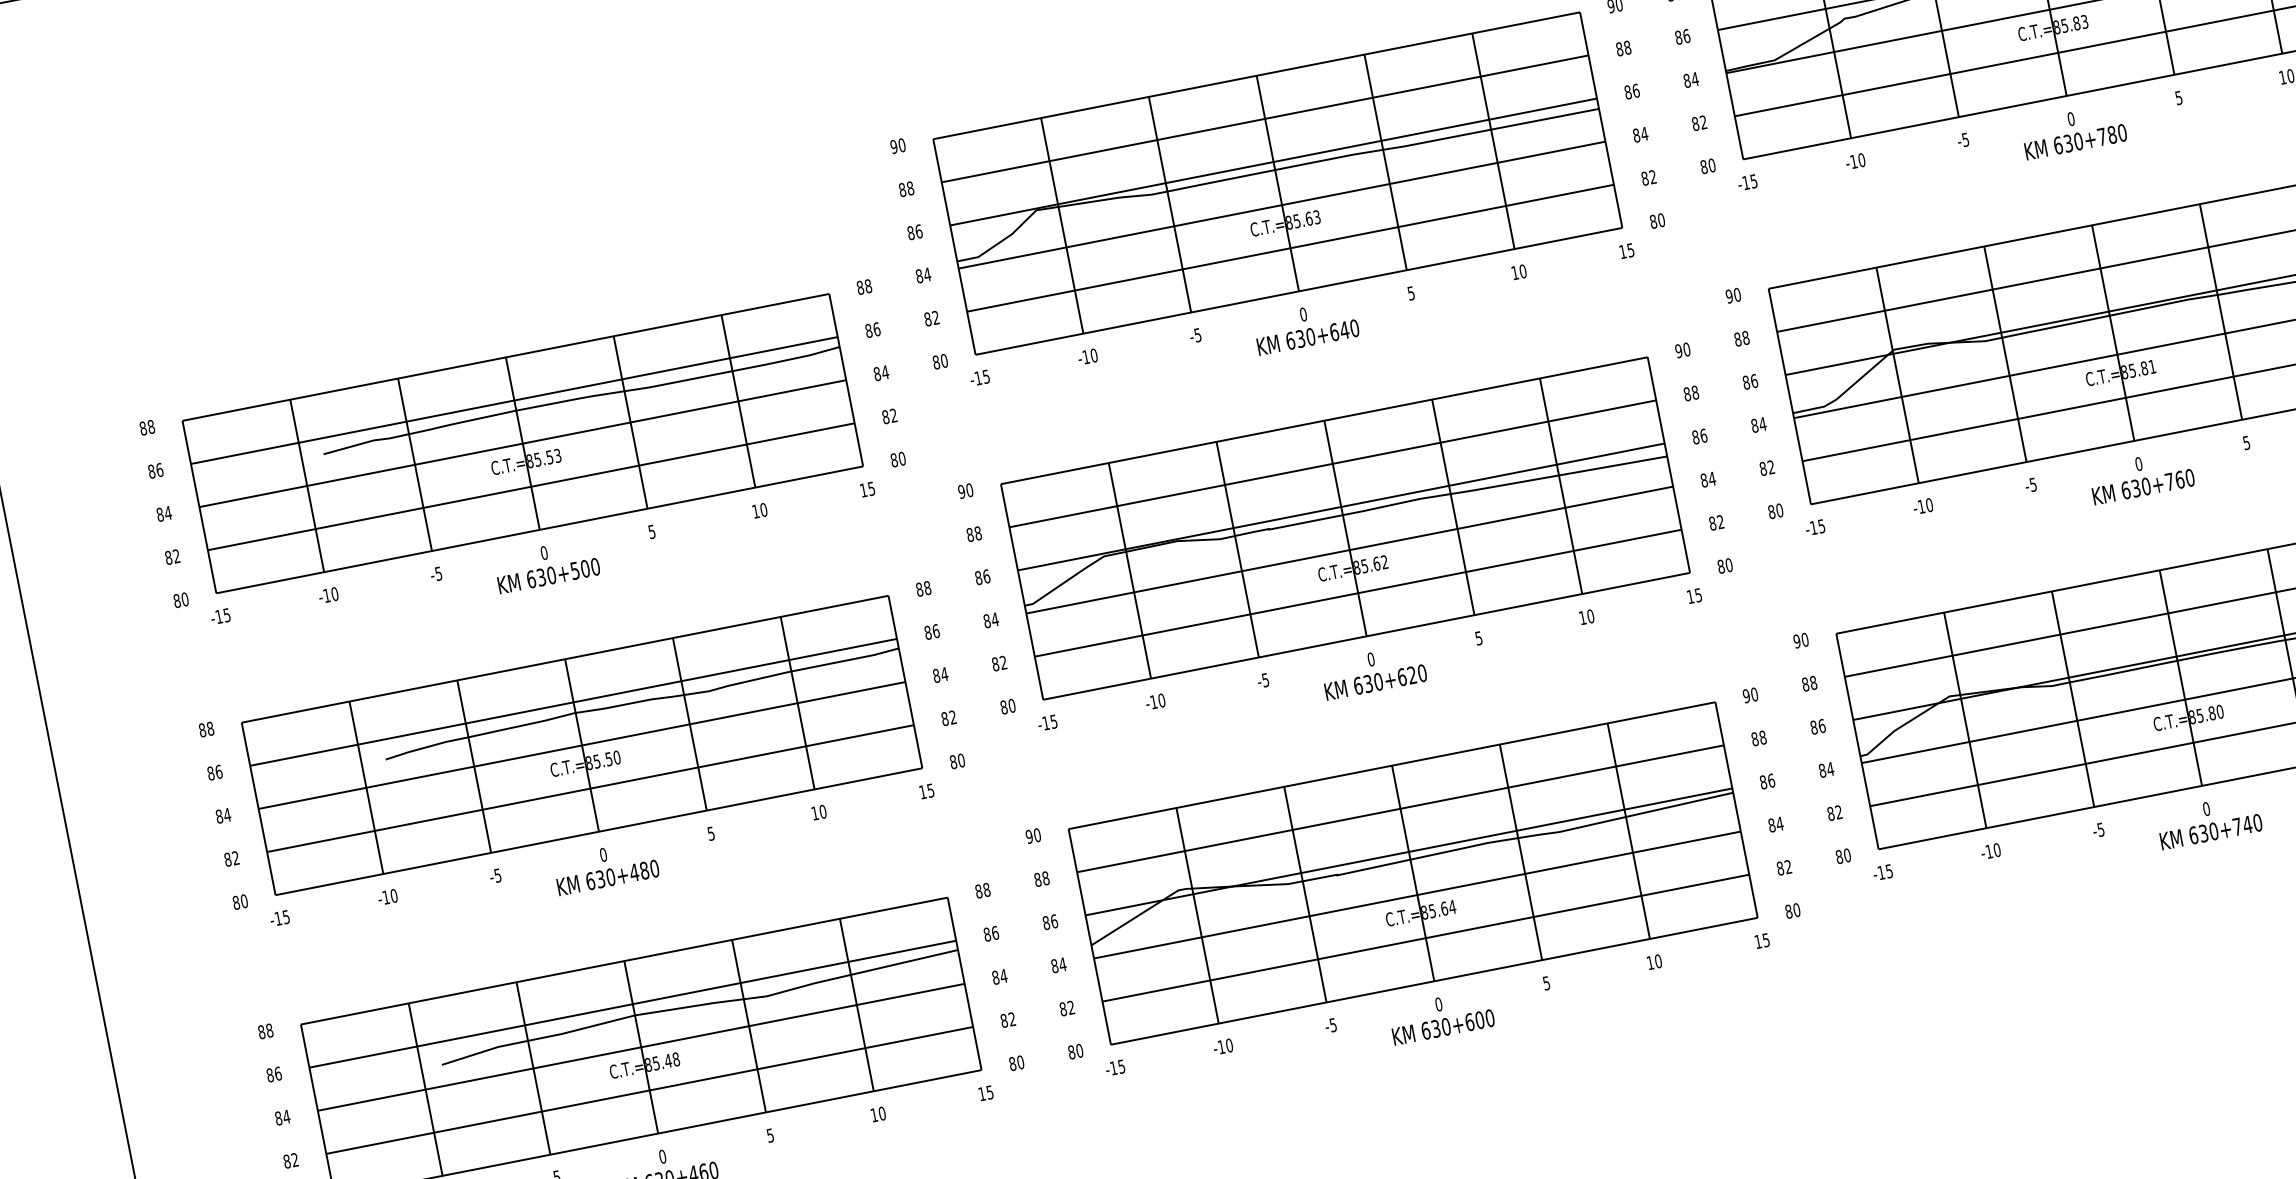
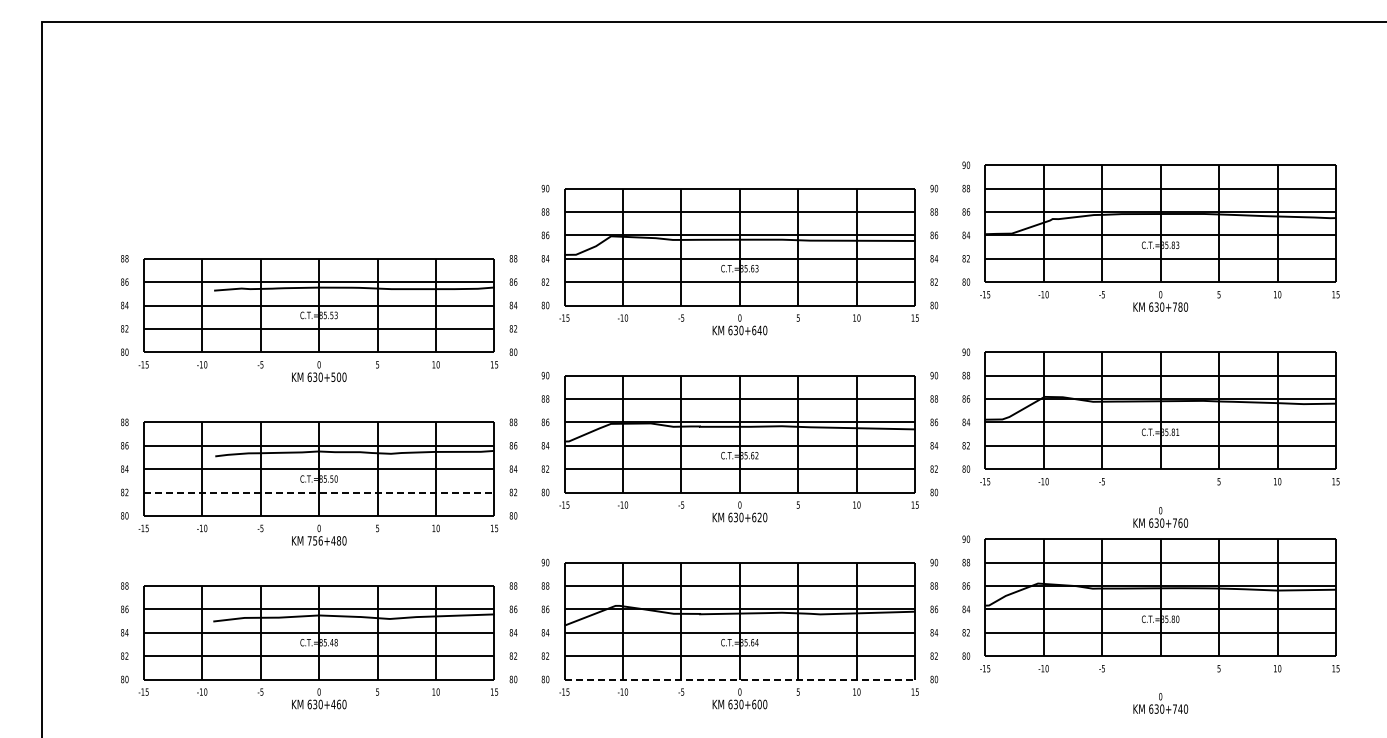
text: (2141, 476) -> (1160, 517), moved
line: (591, 788) -> (319, 492), solid -> dashed
text: (2208, 821) -> (1160, 703), moved
text: (599, 878) -> (314, 540), 630+480 -> 756+480
line: (1435, 981) -> (740, 679), solid -> dashed

